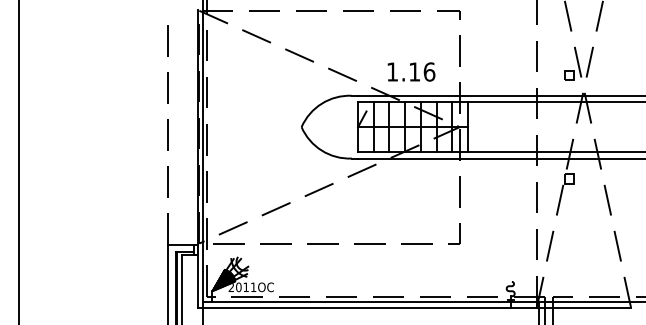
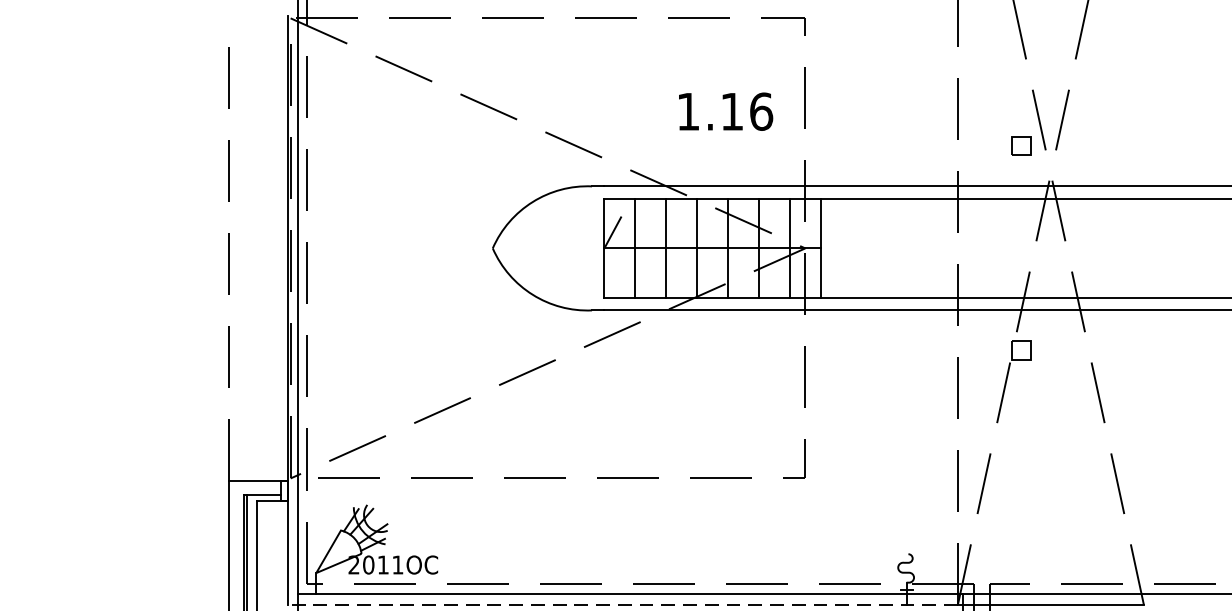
text: (411, 71) -> (725, 110), moved
hatch: (223, 280) -> (338, 551), removed
line: (366, 307) -> (621, 604), solid -> dashed

